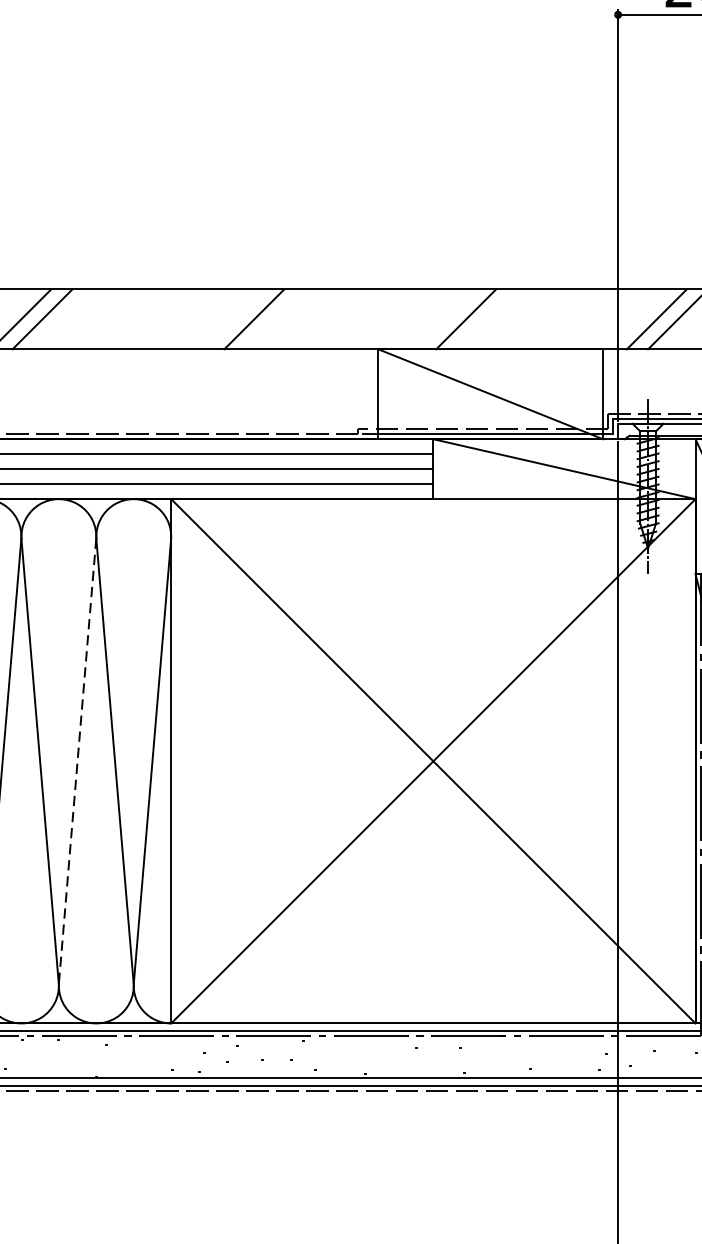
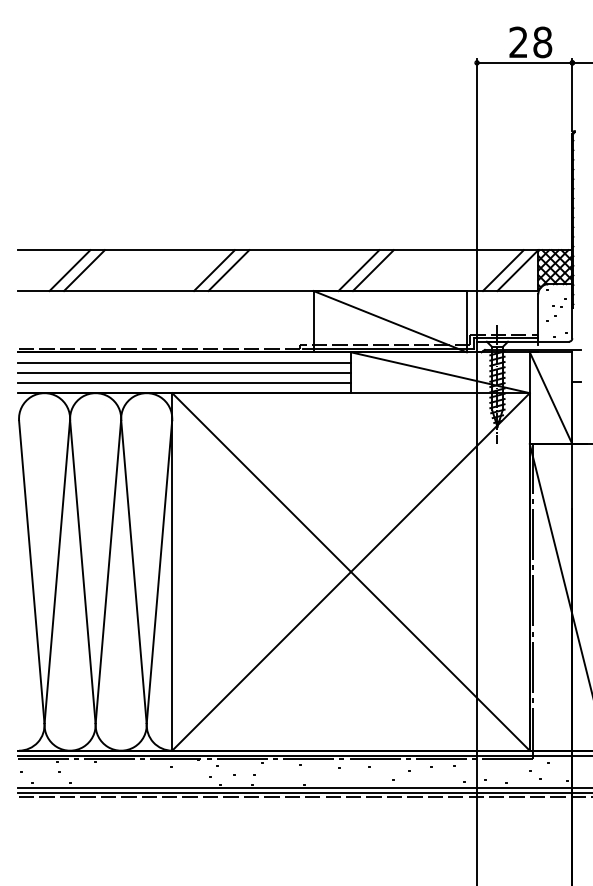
line: (233, 319) -> (214, 270), added
line: (444, 319) -> (358, 270), added
line: (77, 760) -> (108, 571), dashed -> solid

